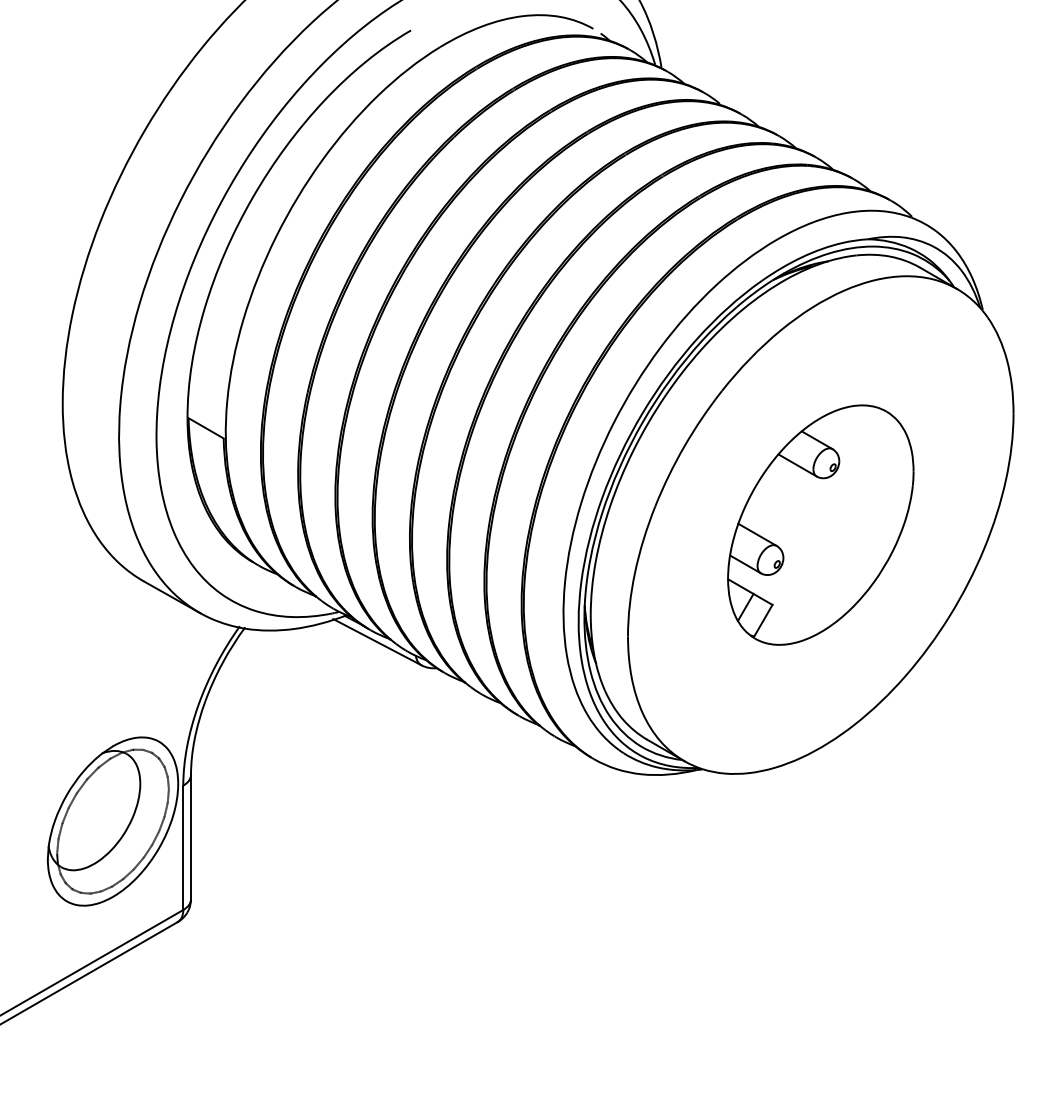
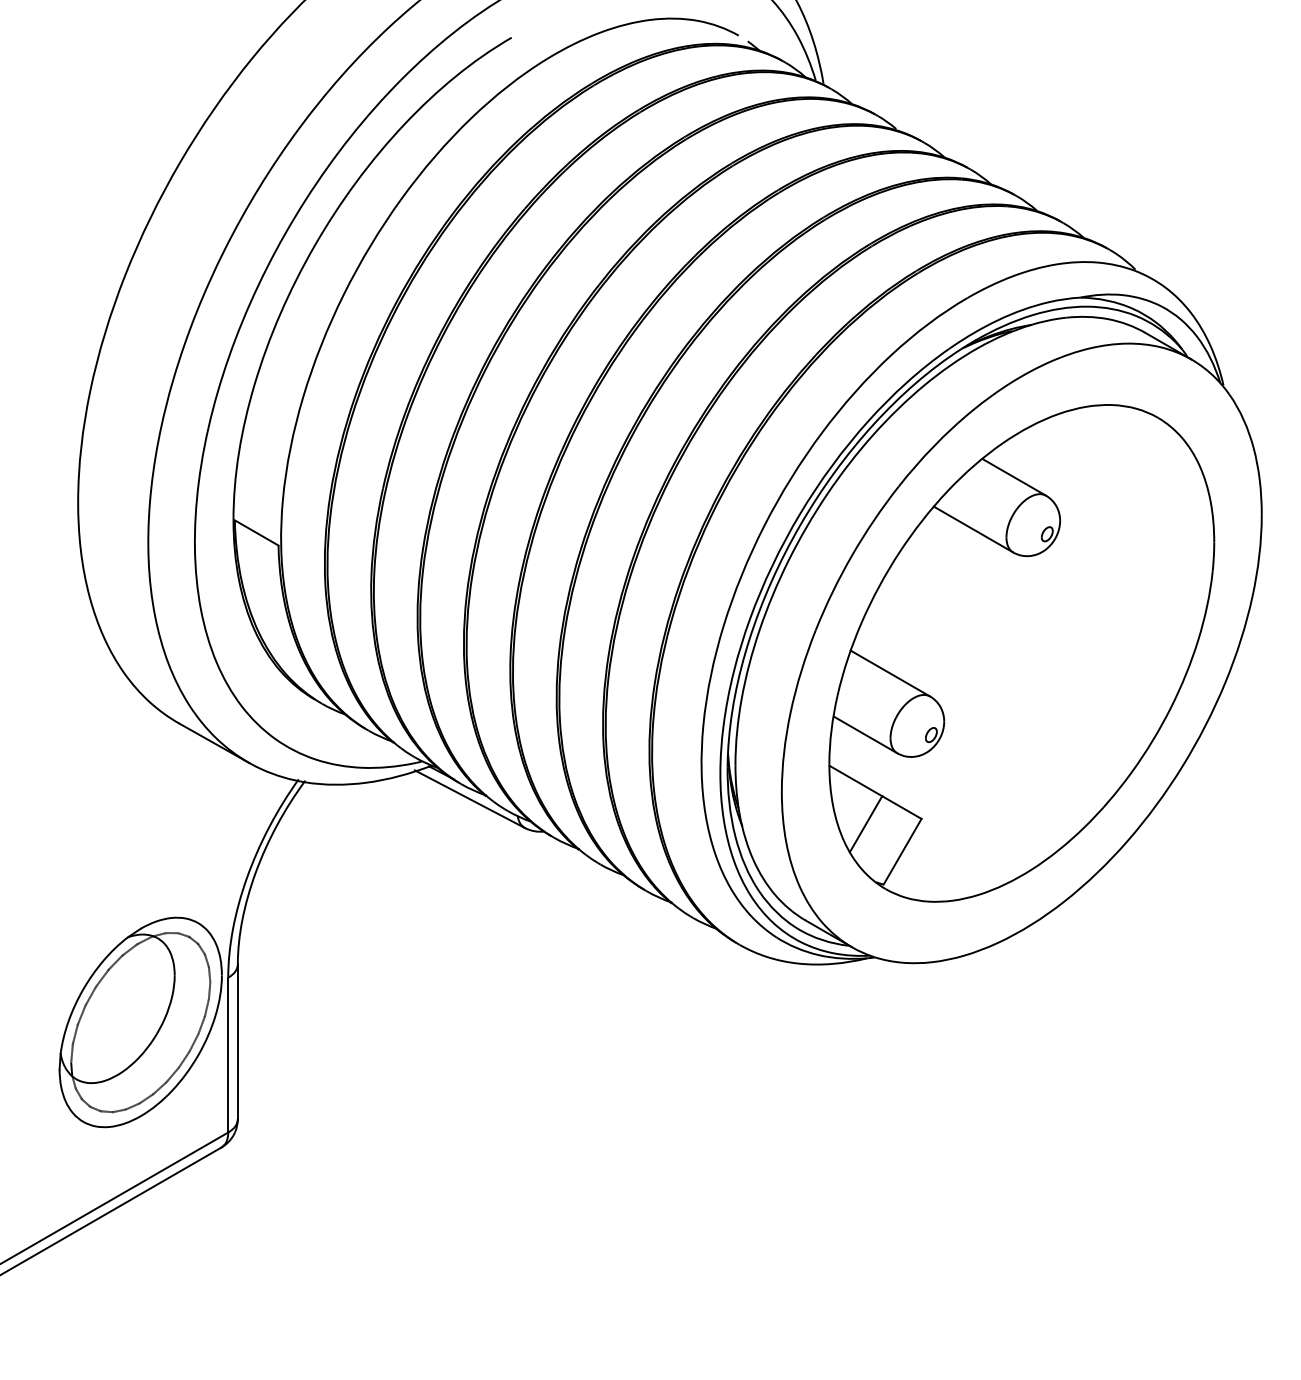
part: (820, 525) -> (1021, 653), size x1.67

